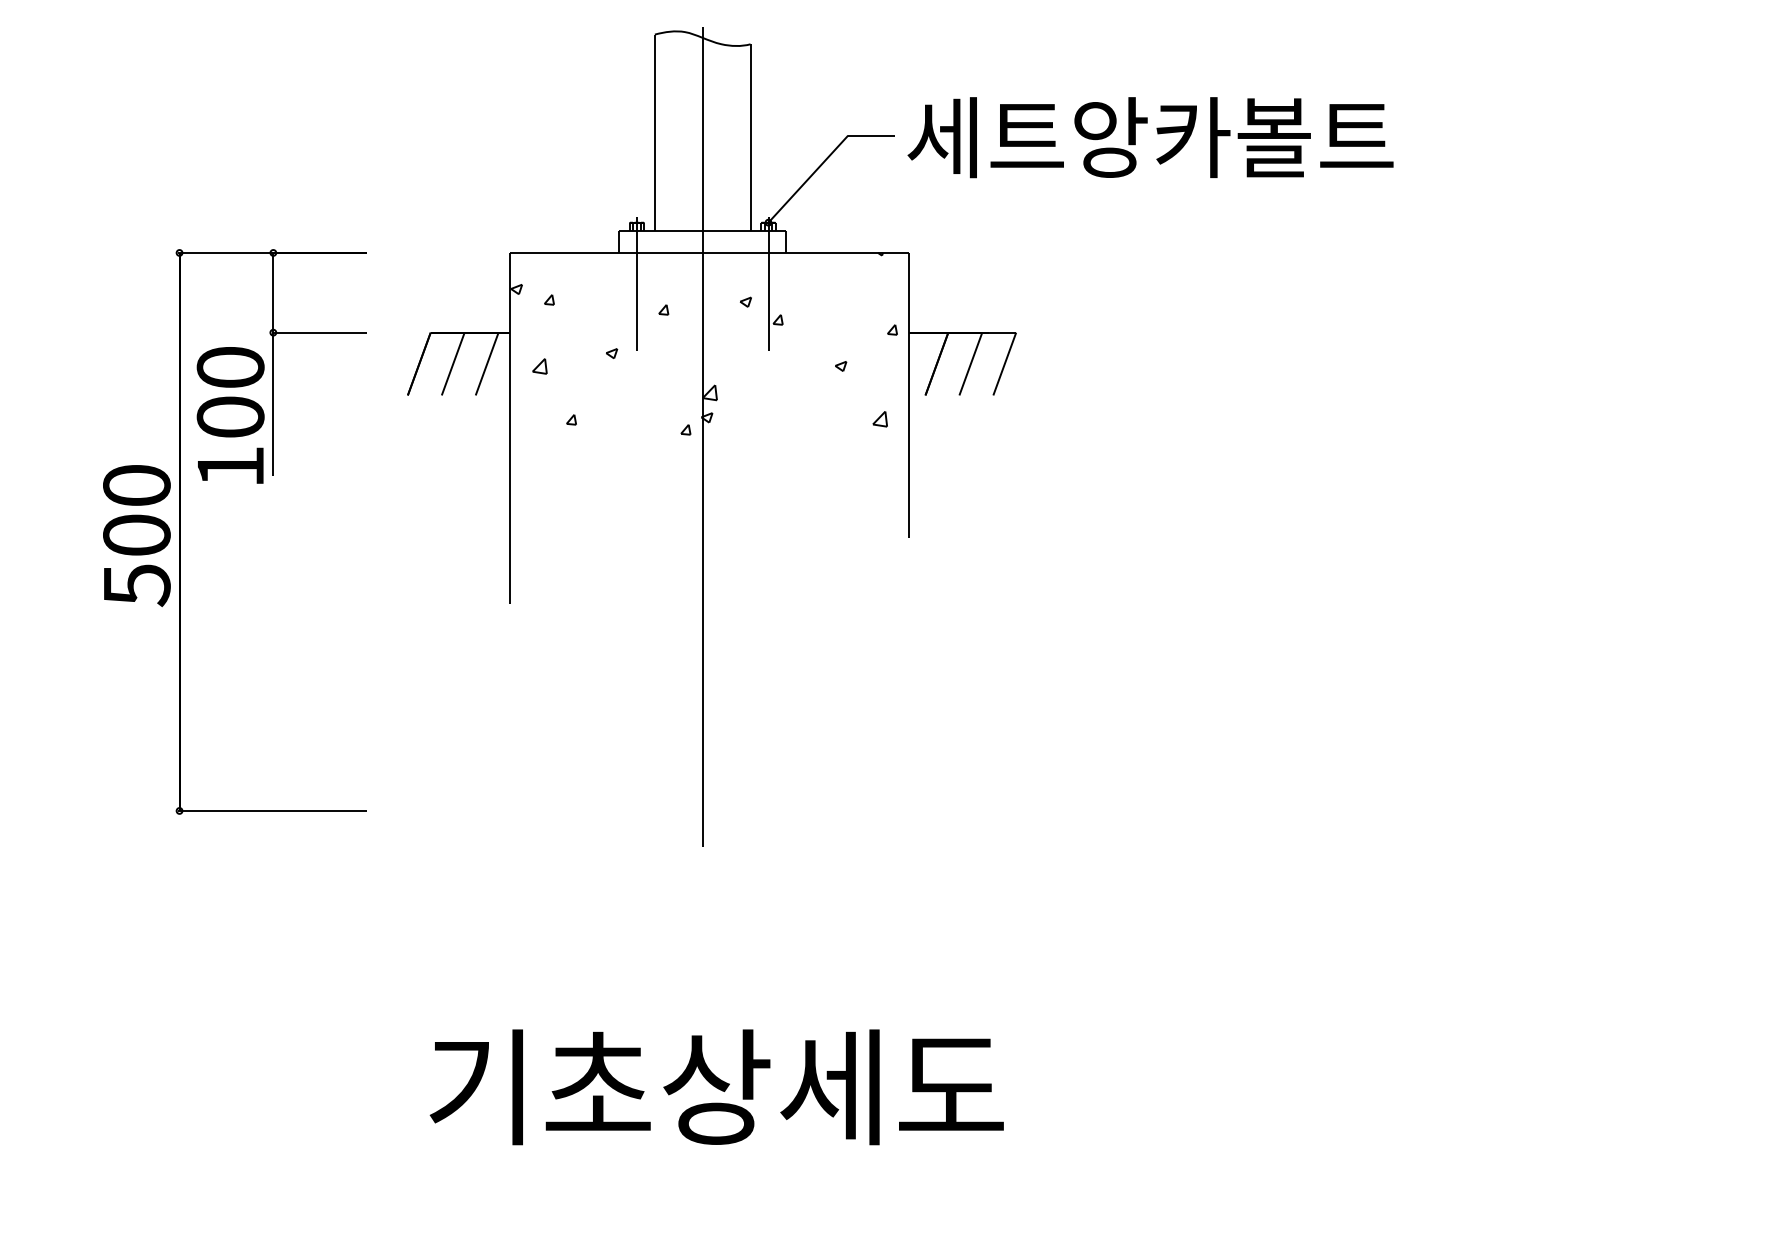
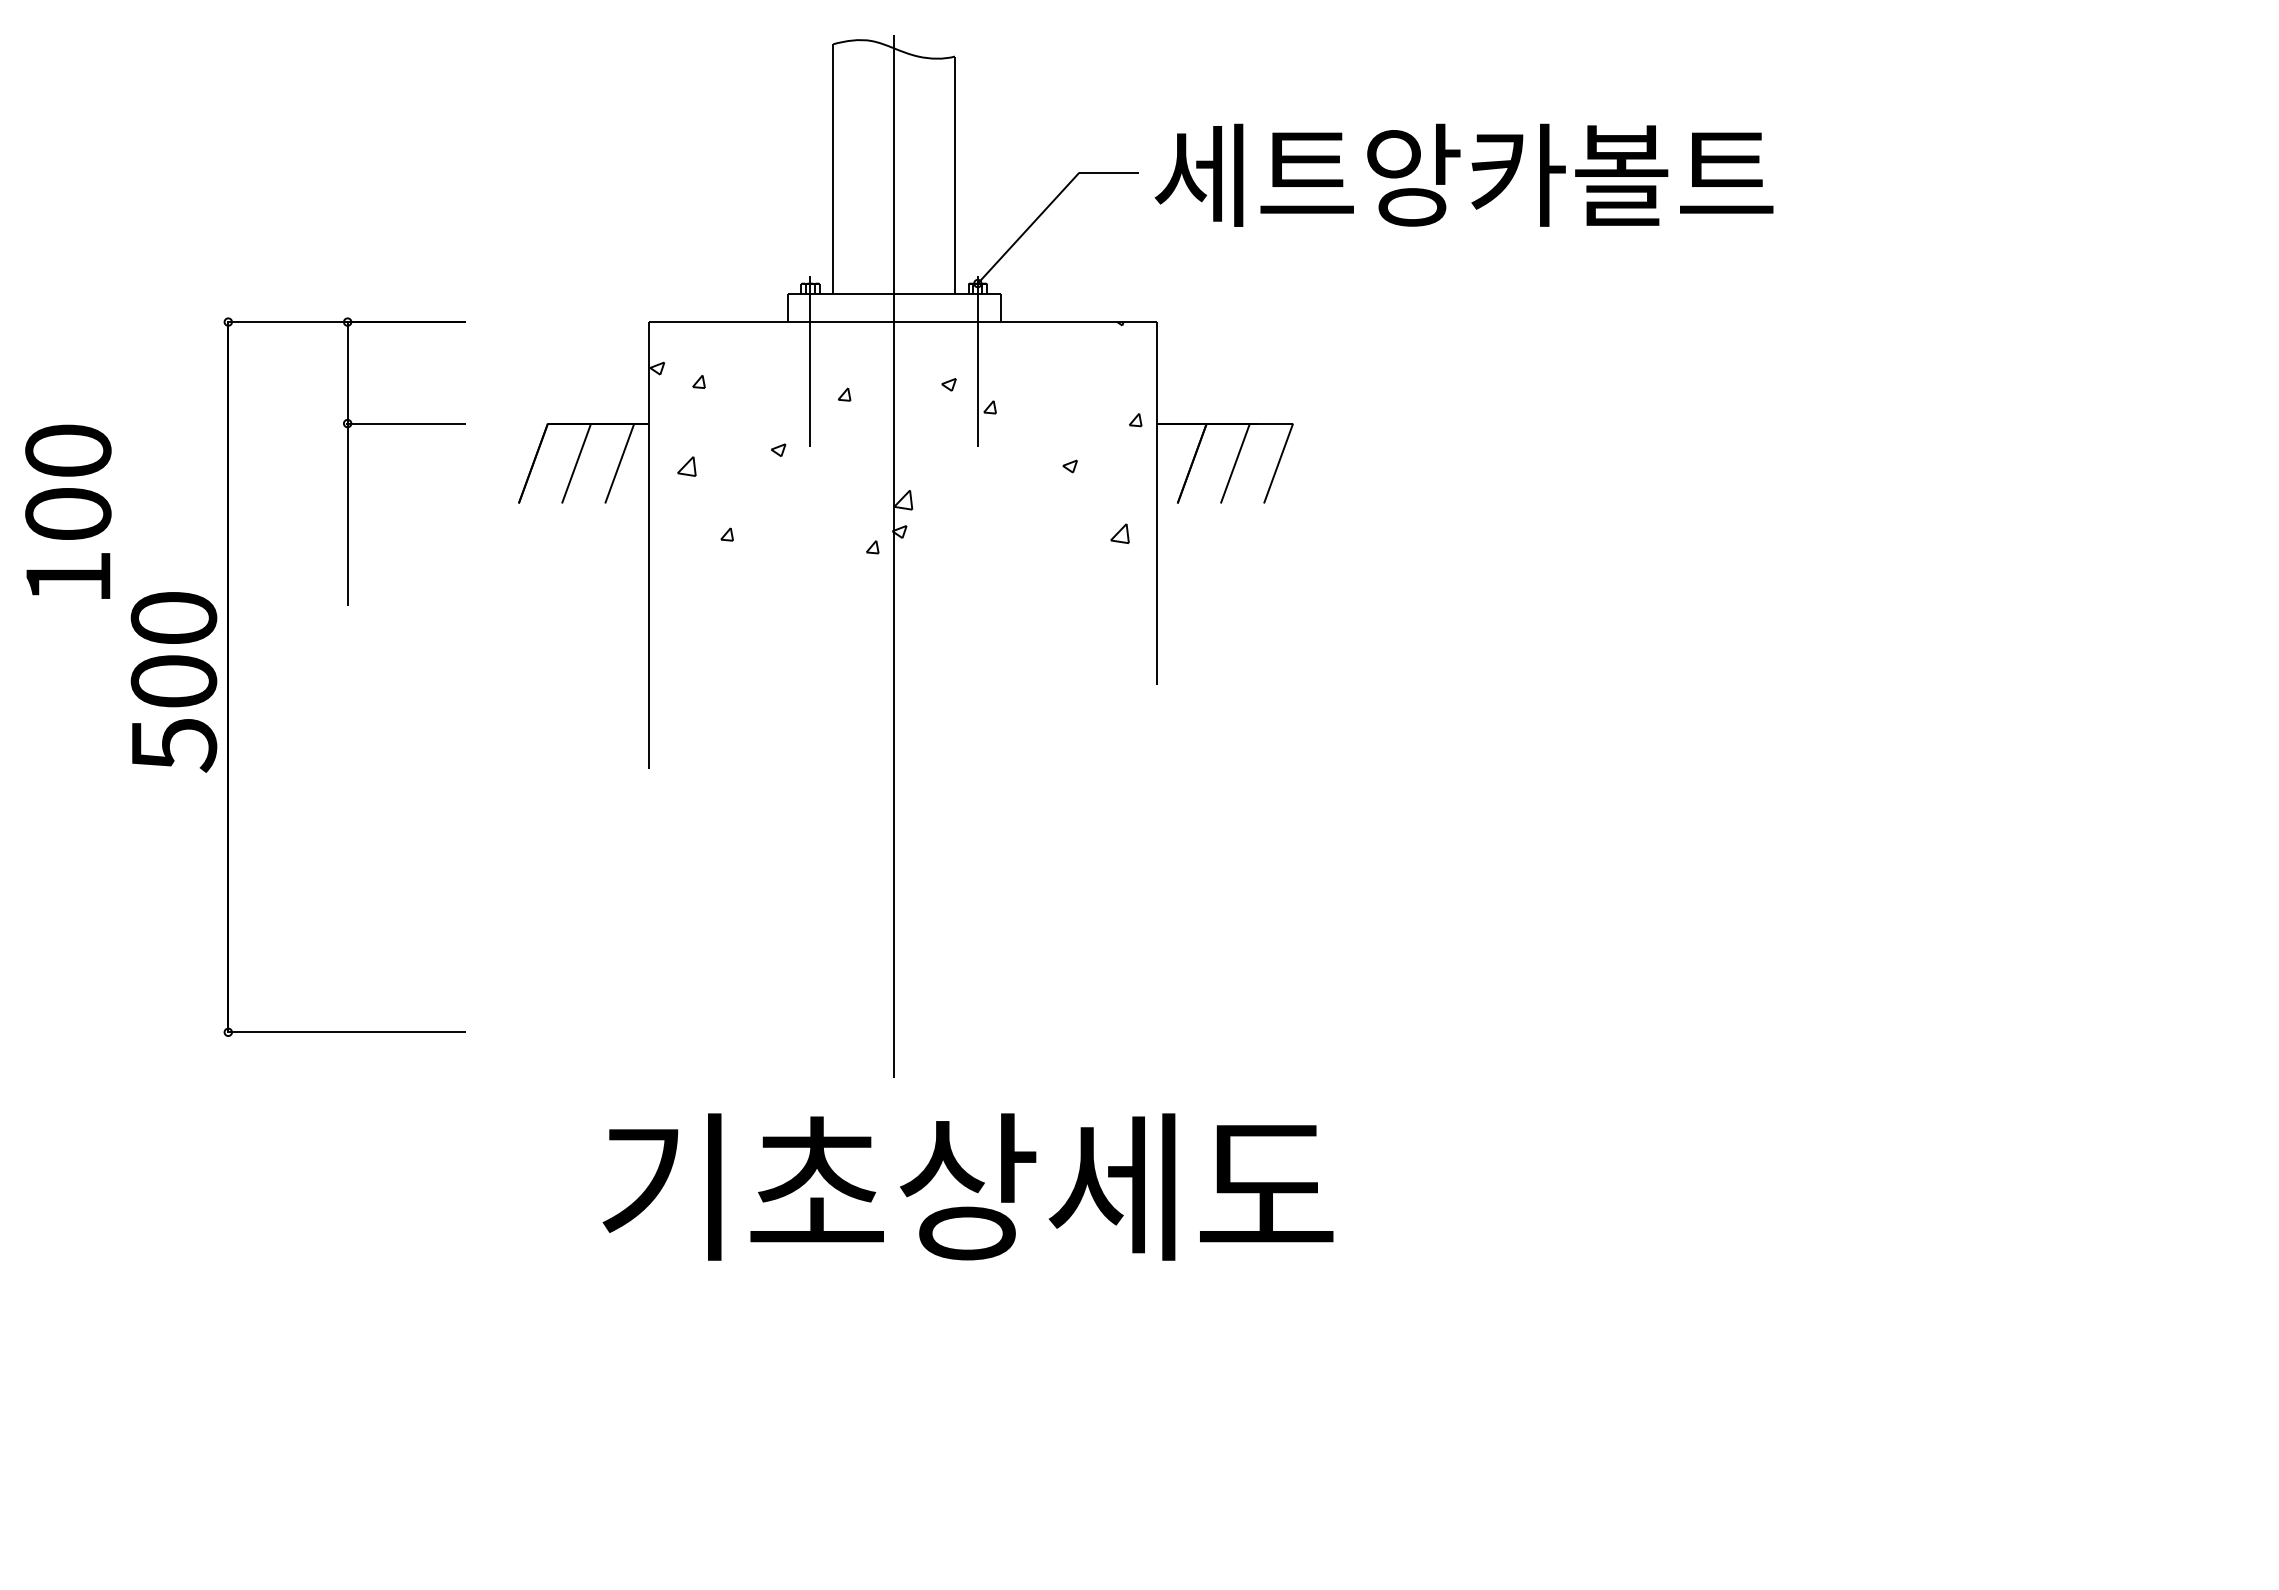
text: (230, 415) -> (68, 511), moved
text: (716, 1086) -> (967, 1186), moved

